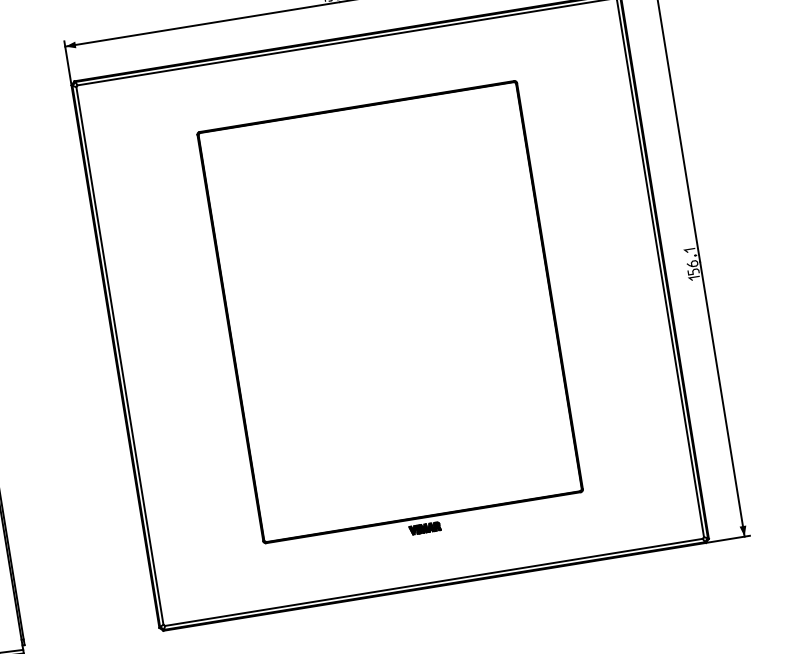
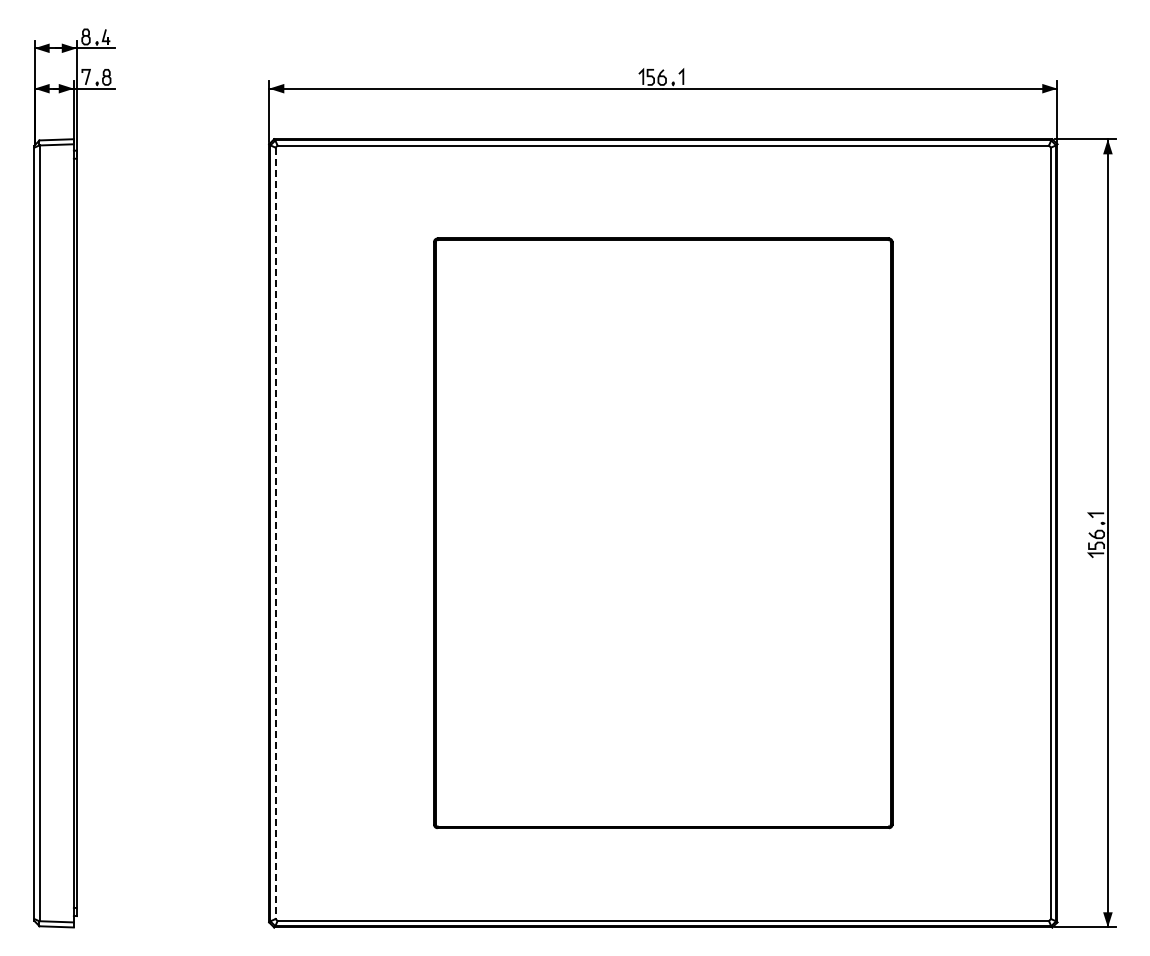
line: (119, 356) -> (275, 533), solid -> dashed
part: (424, 528) -> (662, 843), removed

